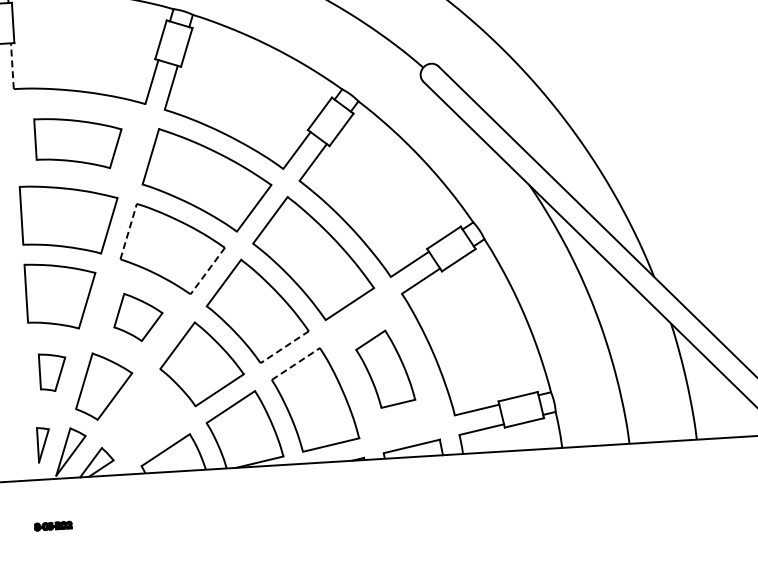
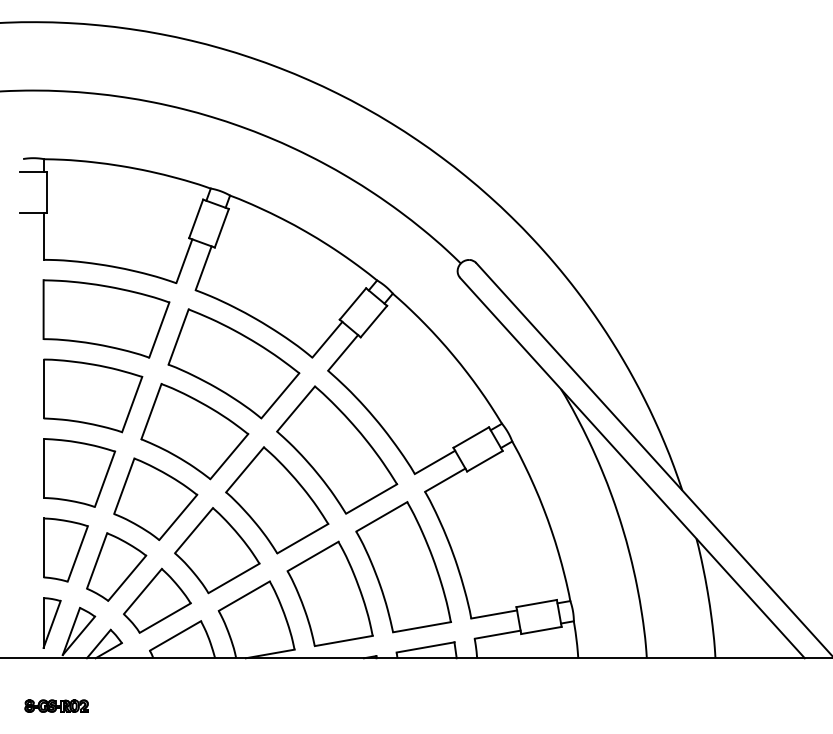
line: (12, 65) -> (43, 235), dashed -> solid
part: (79, 142) -> (106, 318), size x1.43
line: (128, 231) -> (151, 411), dashed -> solid
line: (207, 270) -> (229, 456), dashed -> solid
part: (137, 316) -> (155, 498), size x1.67
line: (284, 346) -> (302, 538), dashed -> solid
line: (296, 363) -> (313, 556), dashed -> solid
part: (385, 369) -> (403, 567), size x1.67
part: (52, 371) -> (65, 549), size x1.67
part: (145, 416) -> (157, 600), added
part: (43, 444) -> (51, 622), size x1.43
part: (53, 525) -> (56, 705), size x1.67

